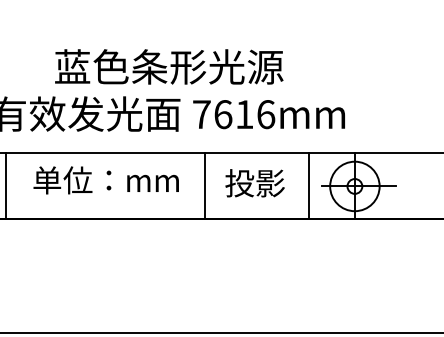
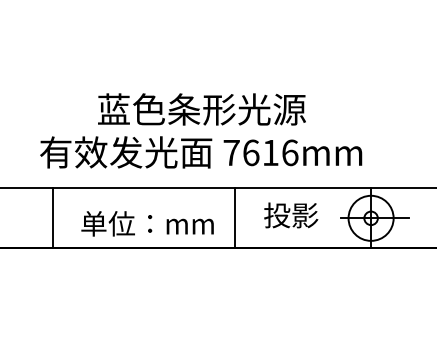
text: (106, 180) -> (147, 223), moved
text: (255, 183) -> (291, 215), moved
line: (308, 186) -> (328, 218), removed

